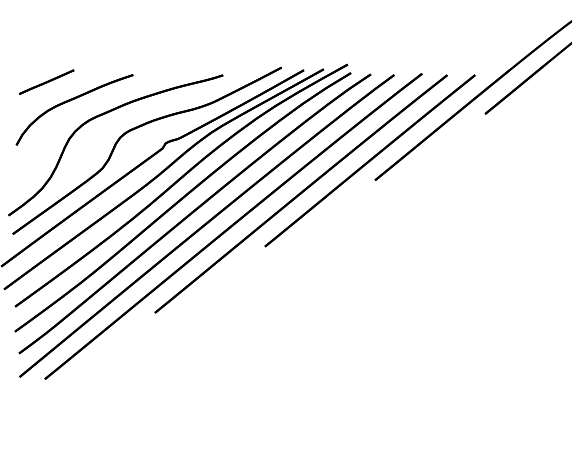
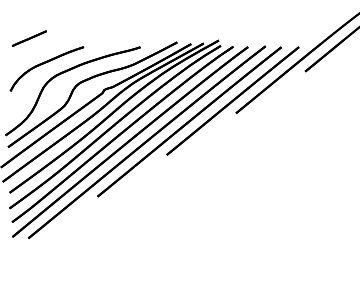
line: (46, 82) -> (29, 38), moved

